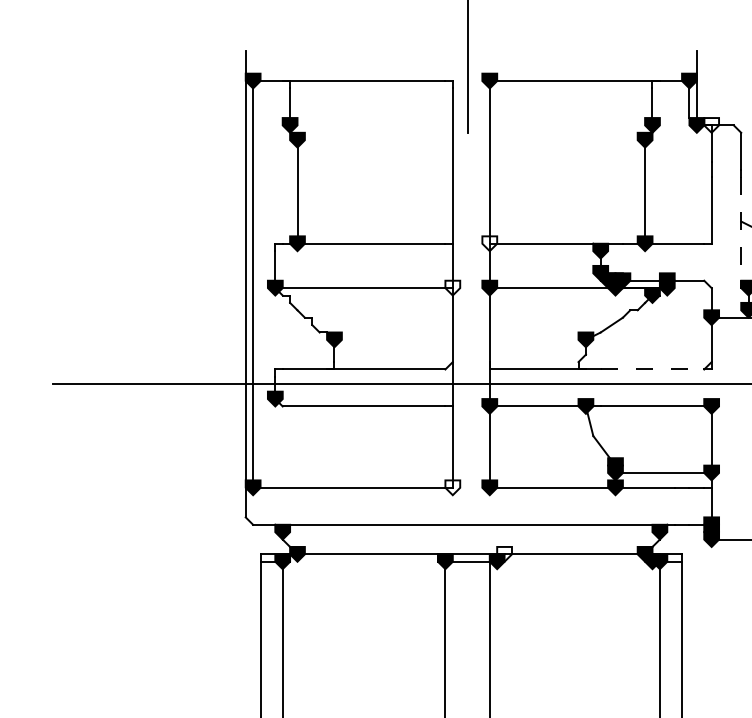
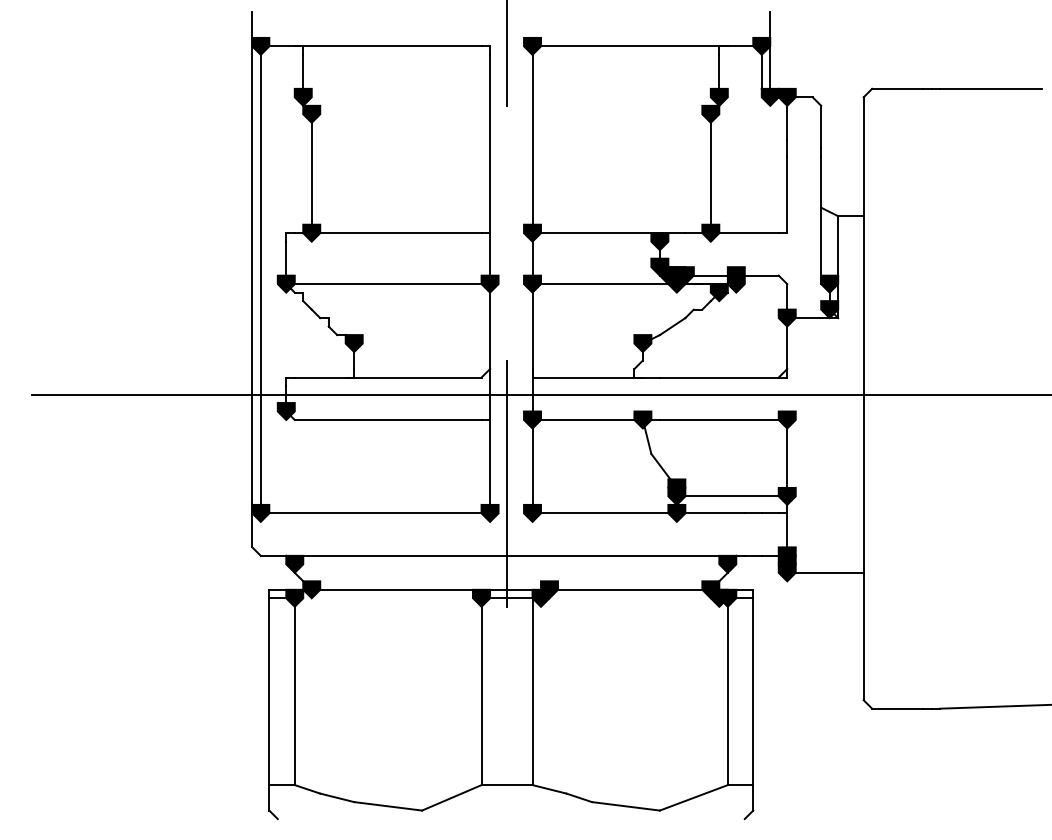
fill: (711, 124) -> (786, 96), added
line: (741, 229) -> (821, 216), dashed -> solid
fill: (489, 243) -> (532, 232), added
fill: (452, 287) -> (489, 283), added
line: (652, 369) -> (719, 377), dashed -> solid
line: (467, 461) -> (507, 483), added
fill: (452, 487) -> (489, 512), added
fill: (504, 554) -> (549, 589), added

